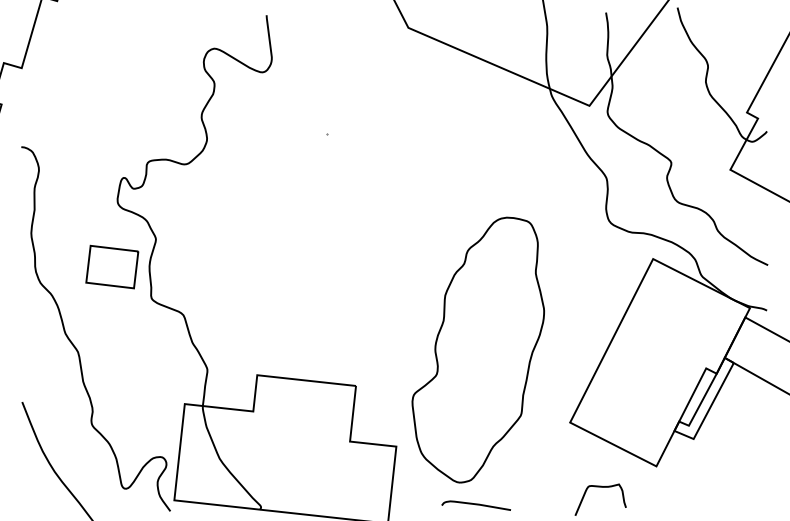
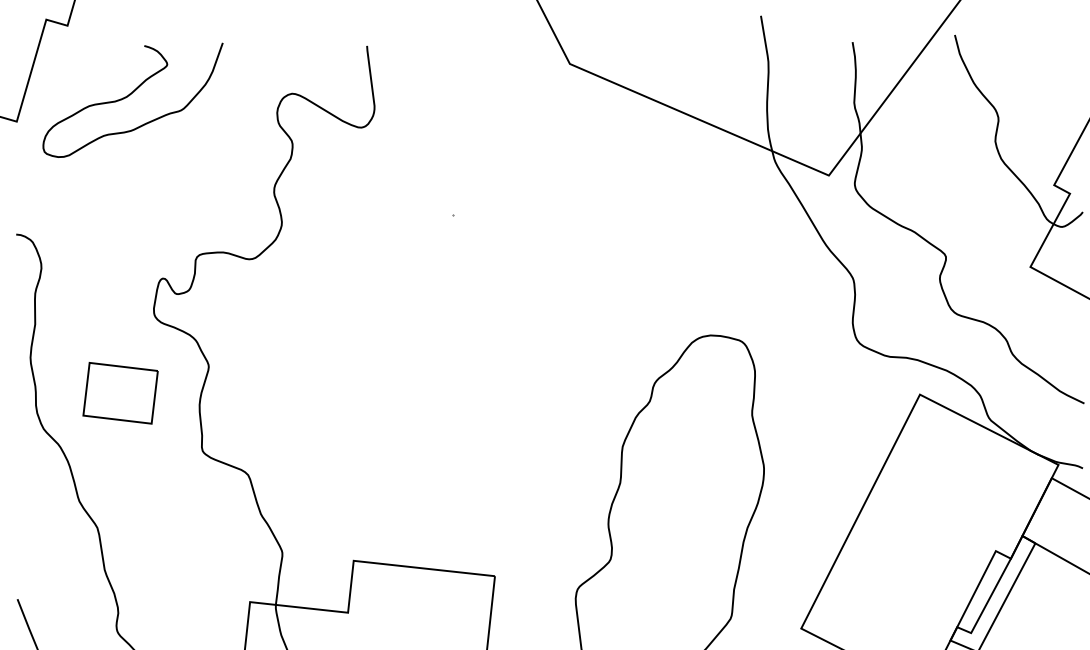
curve: (100, 50) -> (129, 96), added
part: (112, 266) -> (120, 392), moved

